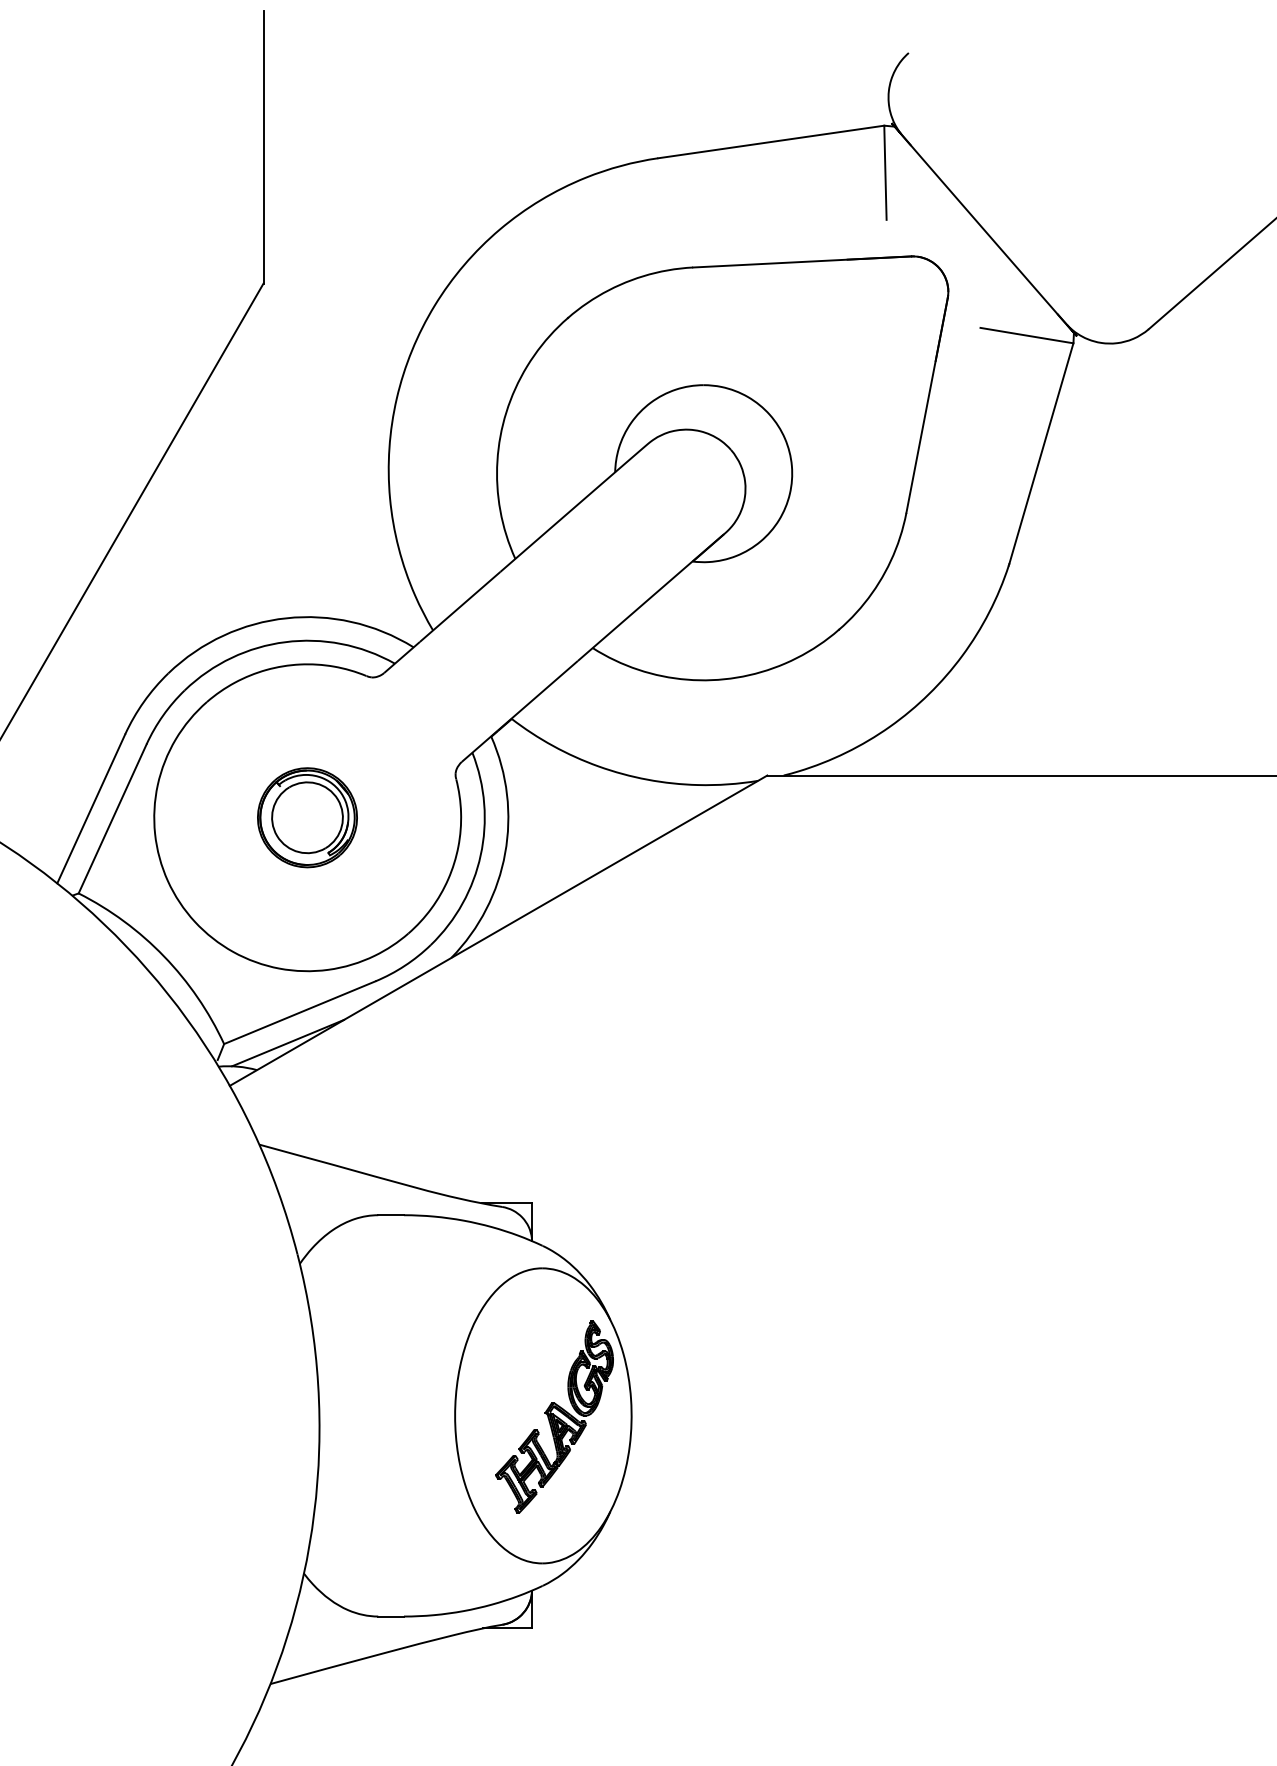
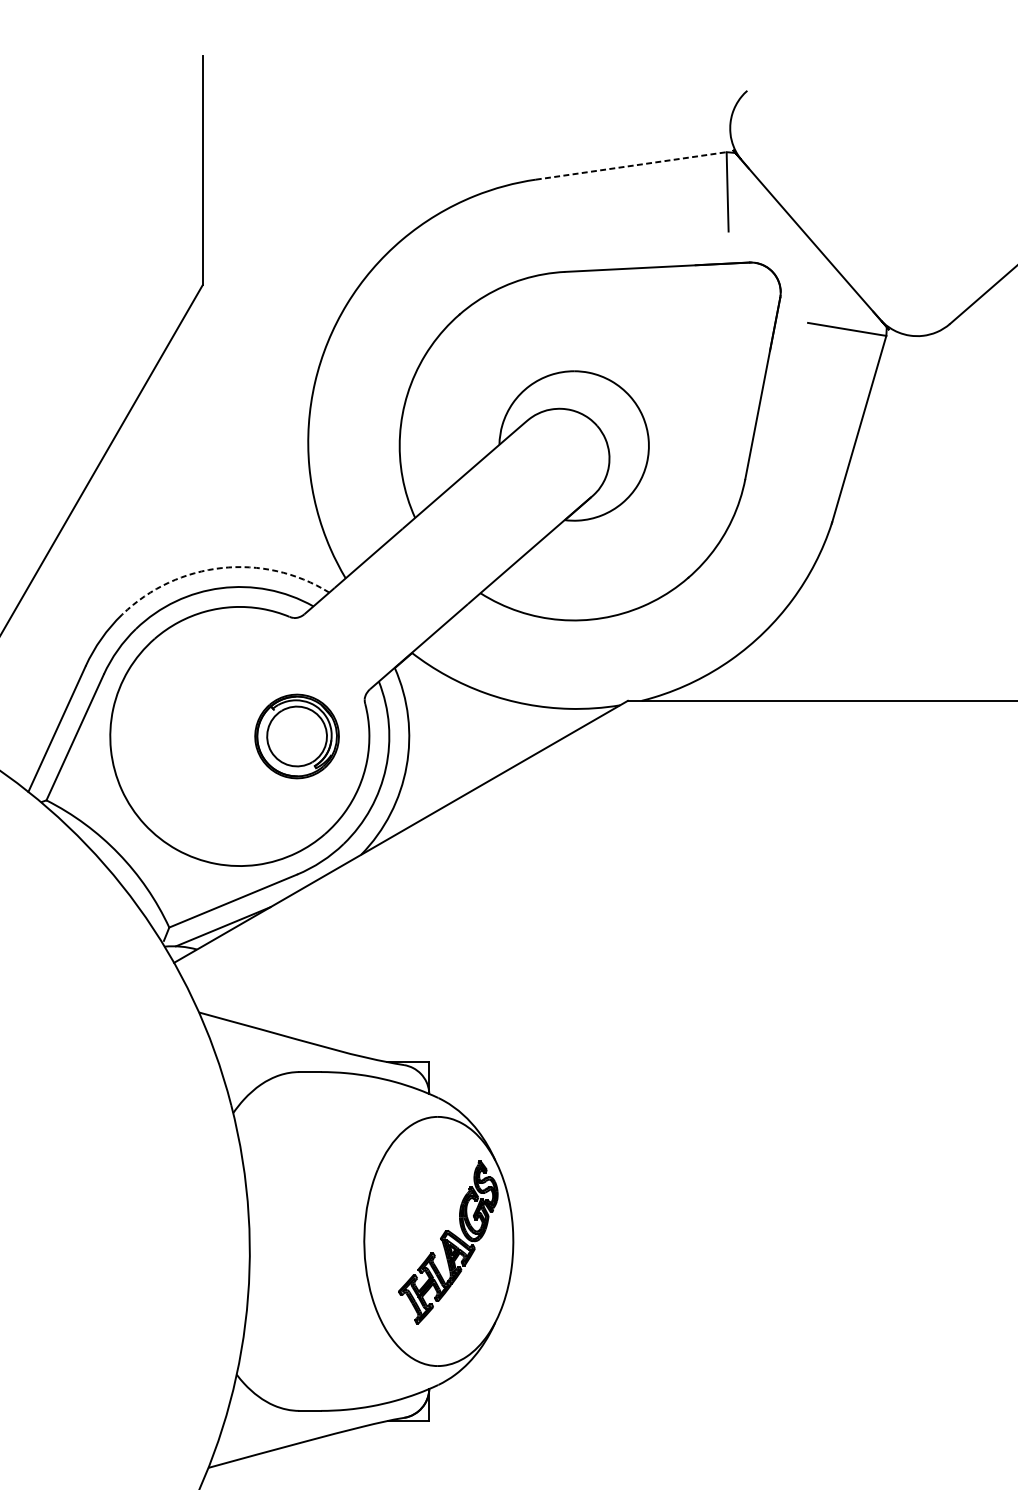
line: (771, 141) -> (631, 165), solid -> dashed
arc: (286, 618) -> (221, 568), solid -> dashed
part: (307, 817) -> (297, 736), moved

